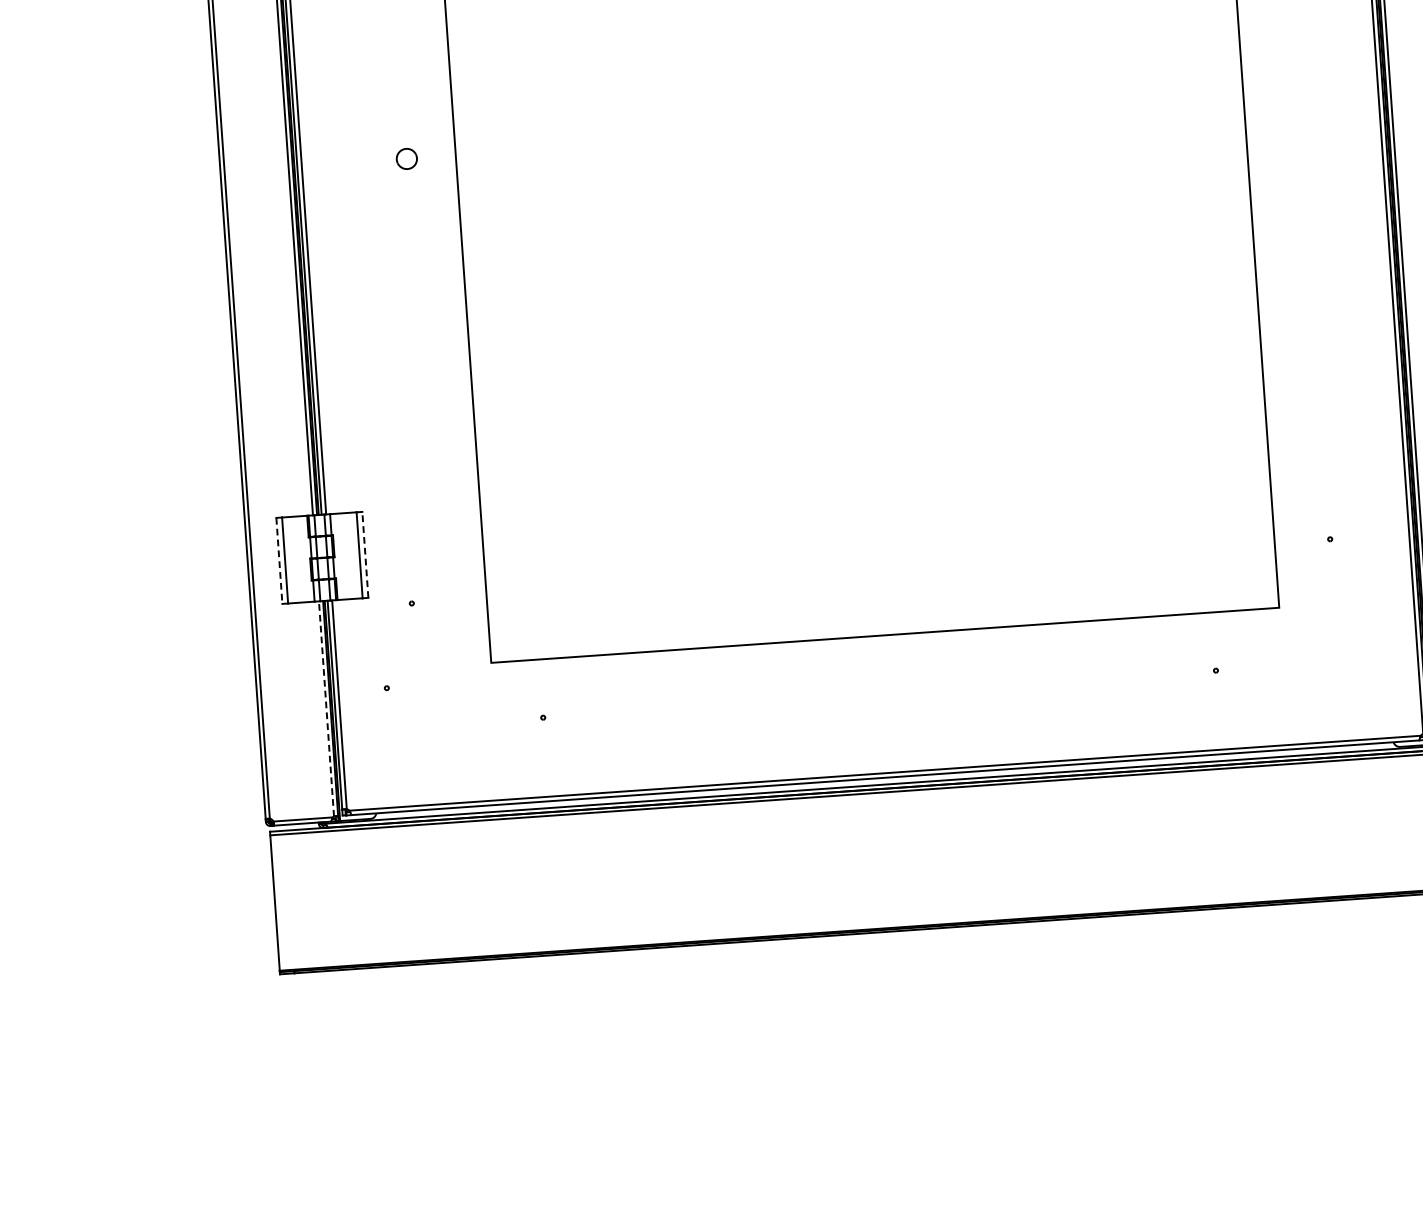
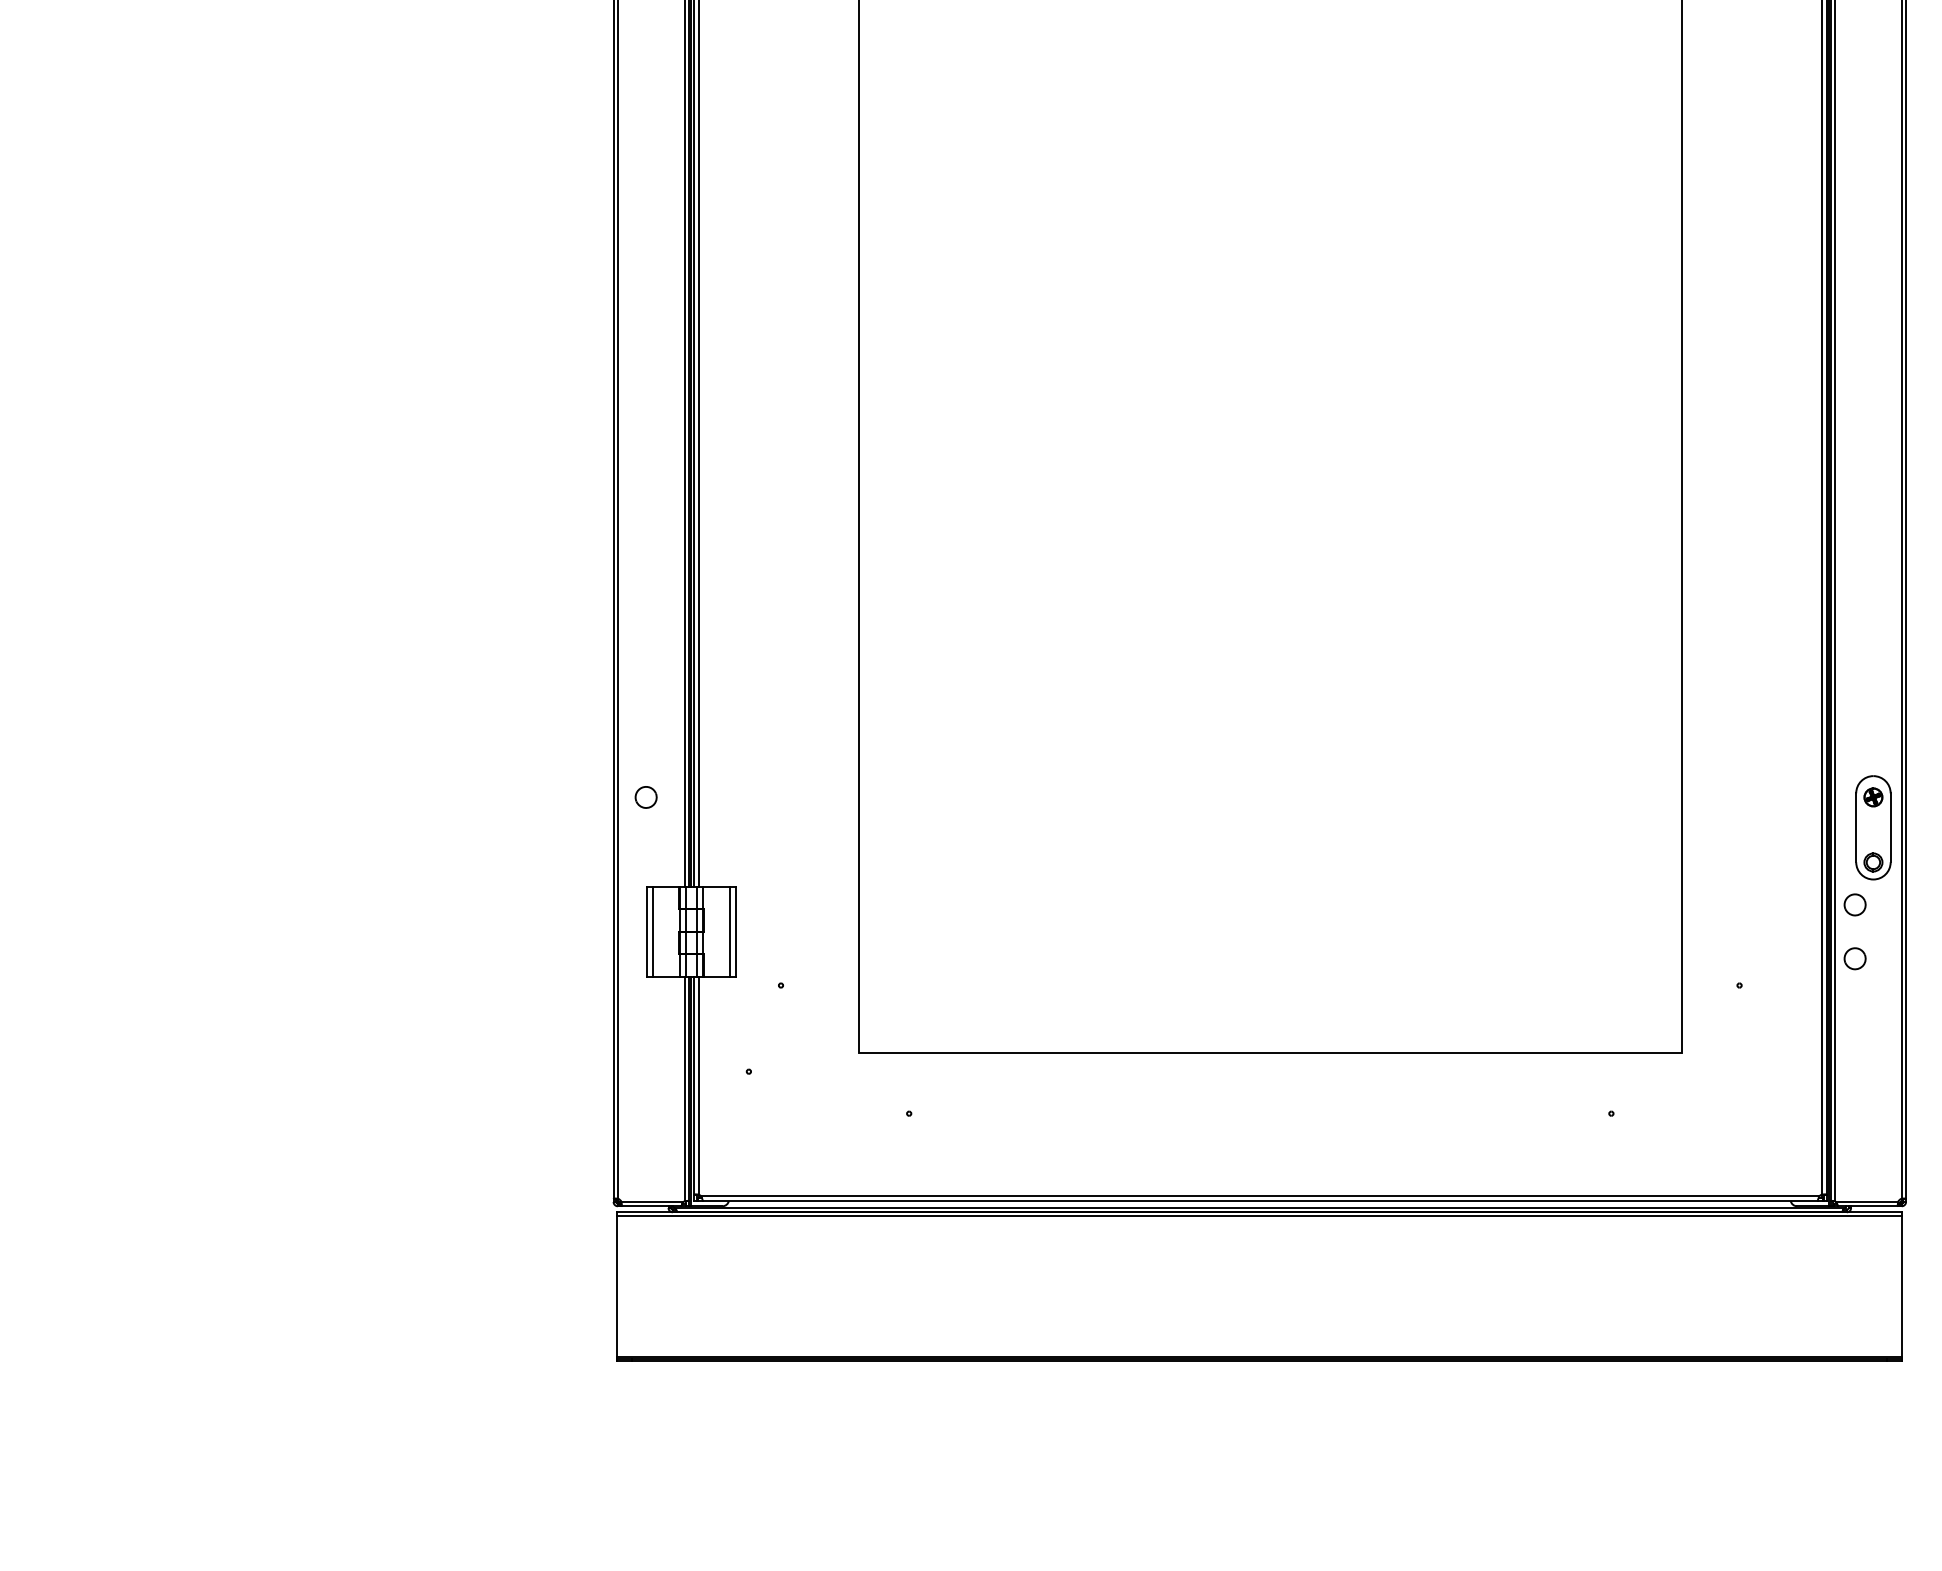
part: (406, 159) -> (645, 797), moved
line: (365, 554) -> (736, 931), dashed -> solid
line: (279, 560) -> (646, 931), dashed -> solid
line: (326, 708) -> (684, 1088), dashed -> solid

